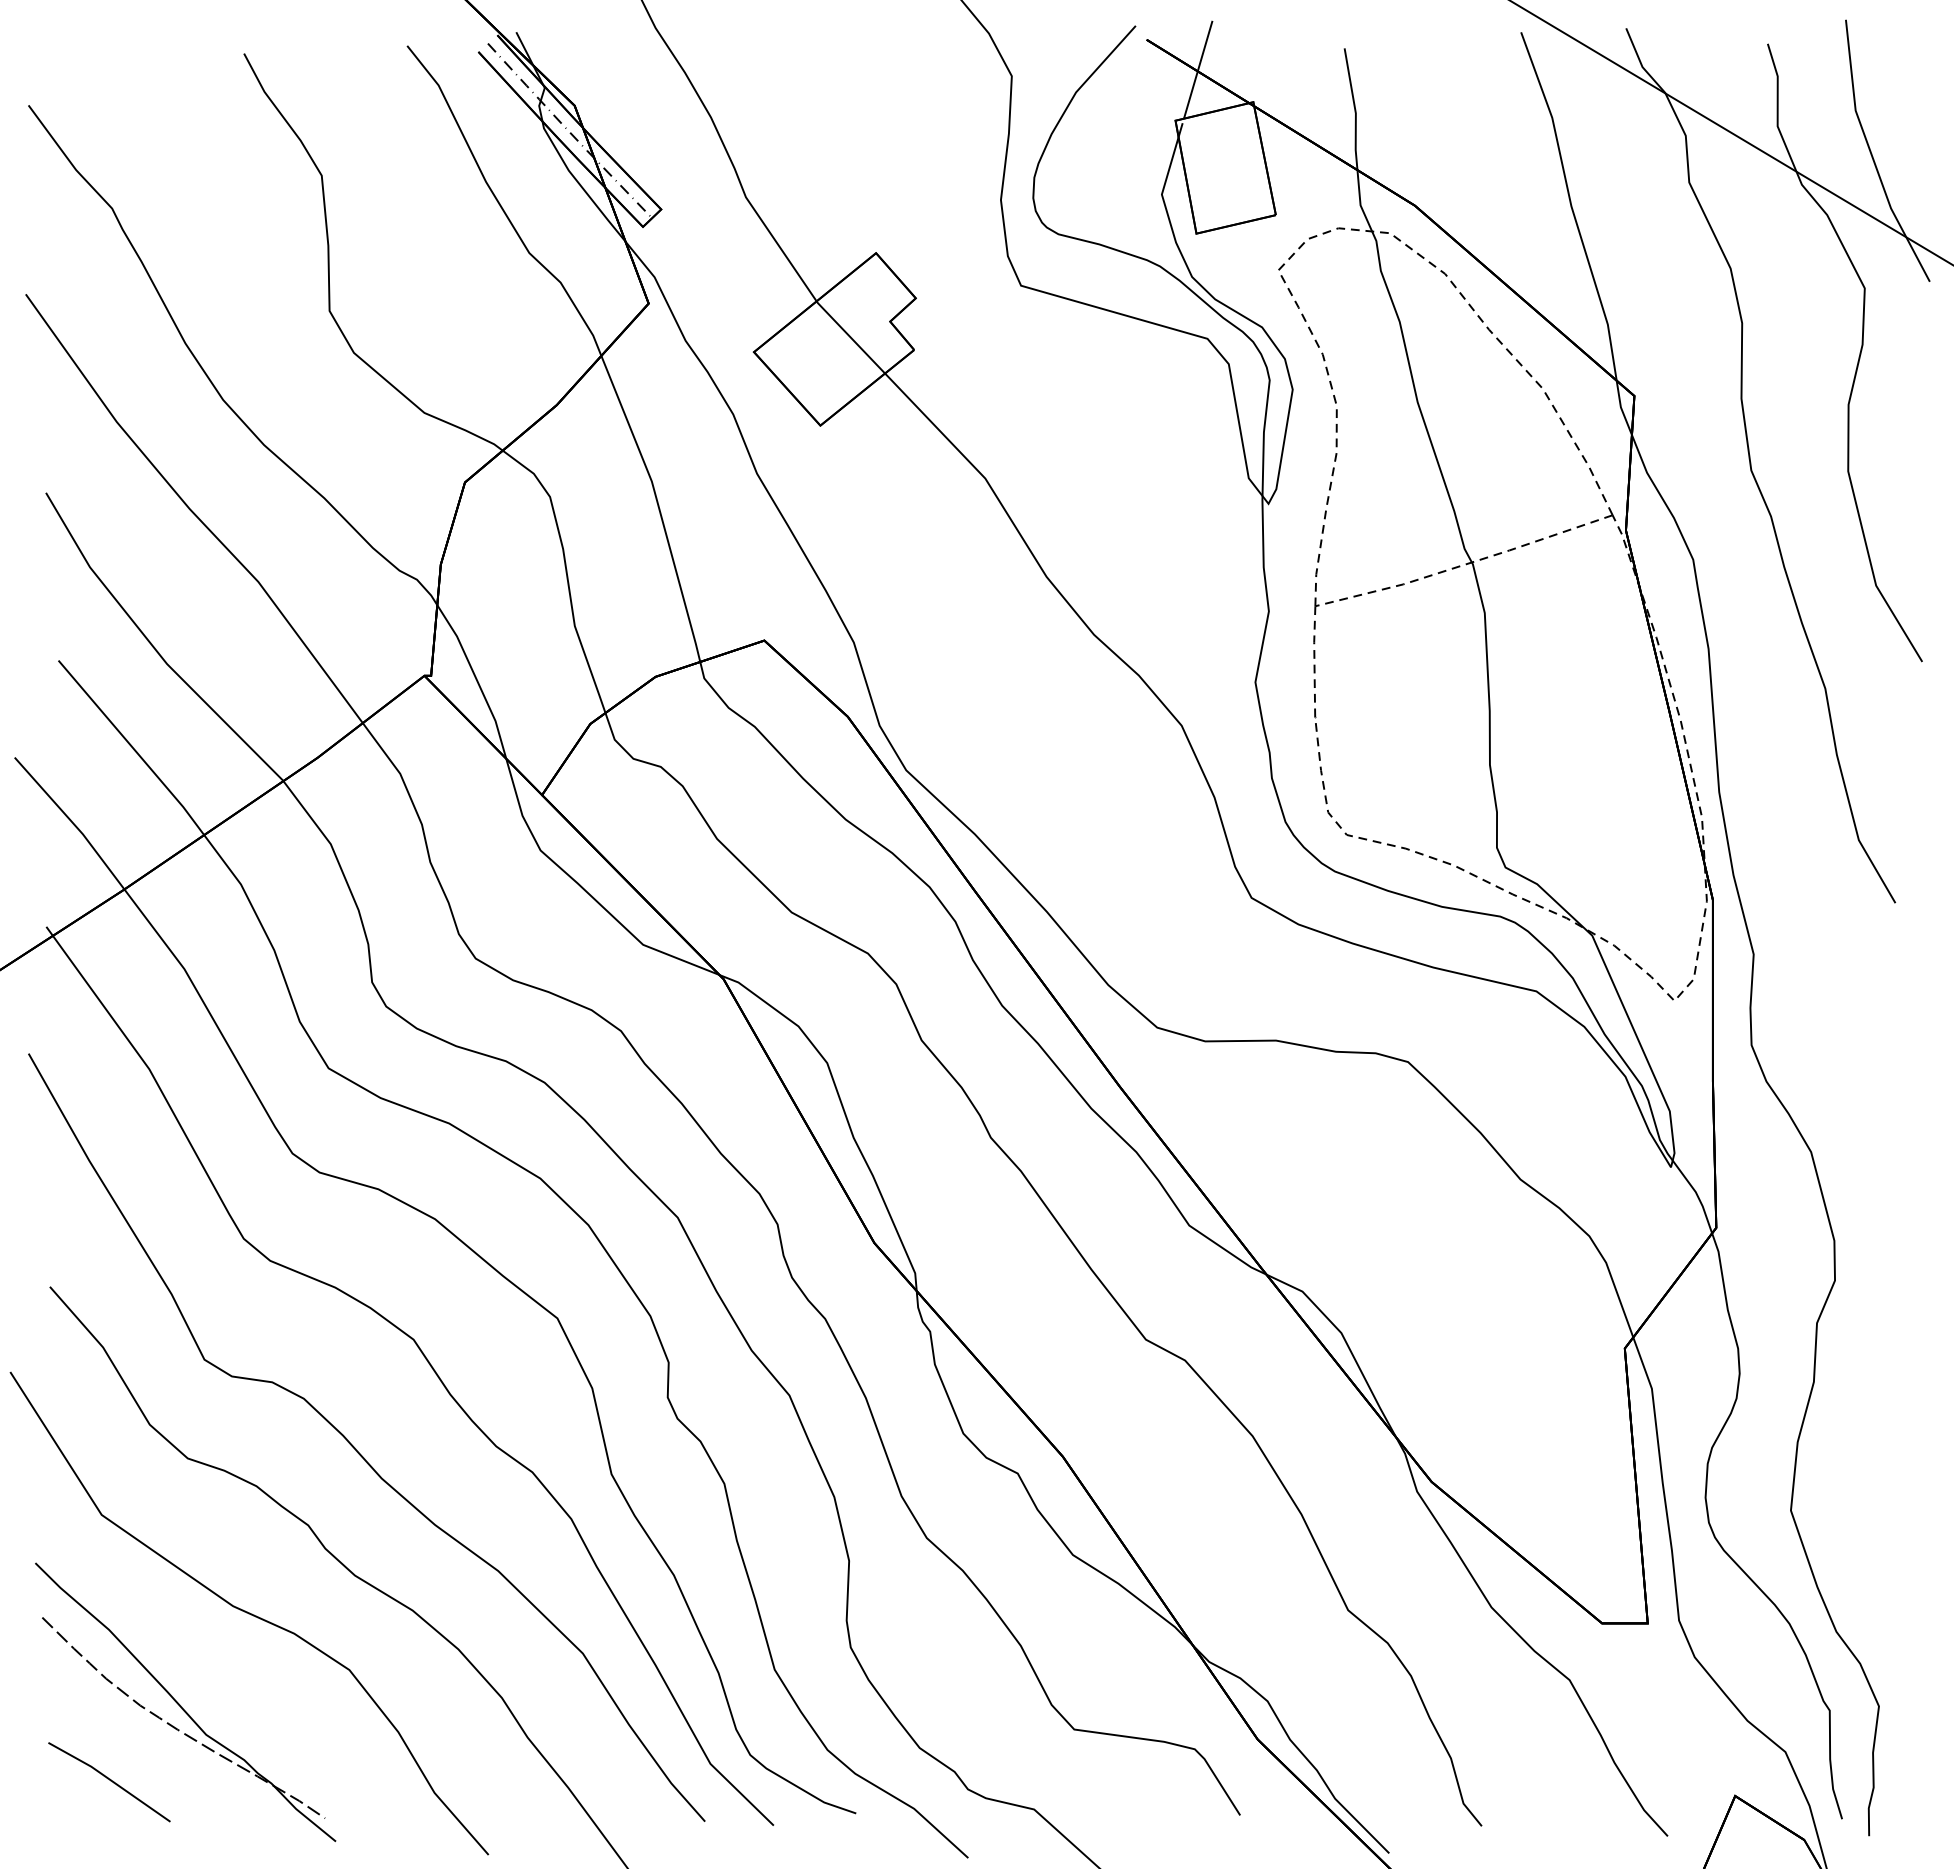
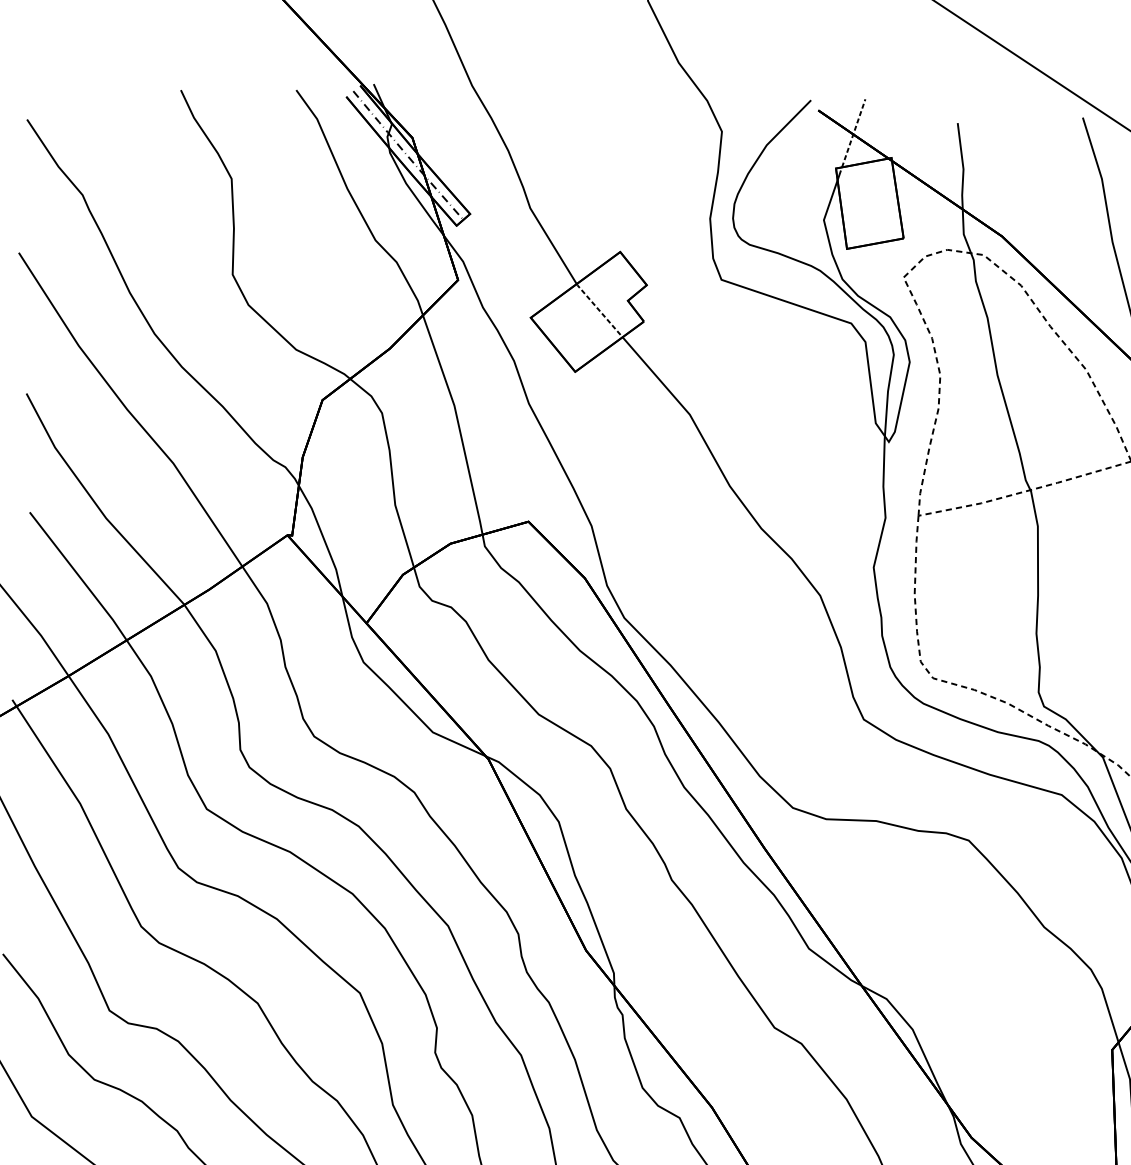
line: (1198, 69) -> (853, 133), solid -> dashed
line: (850, 337) -> (599, 310), solid -> dashed

